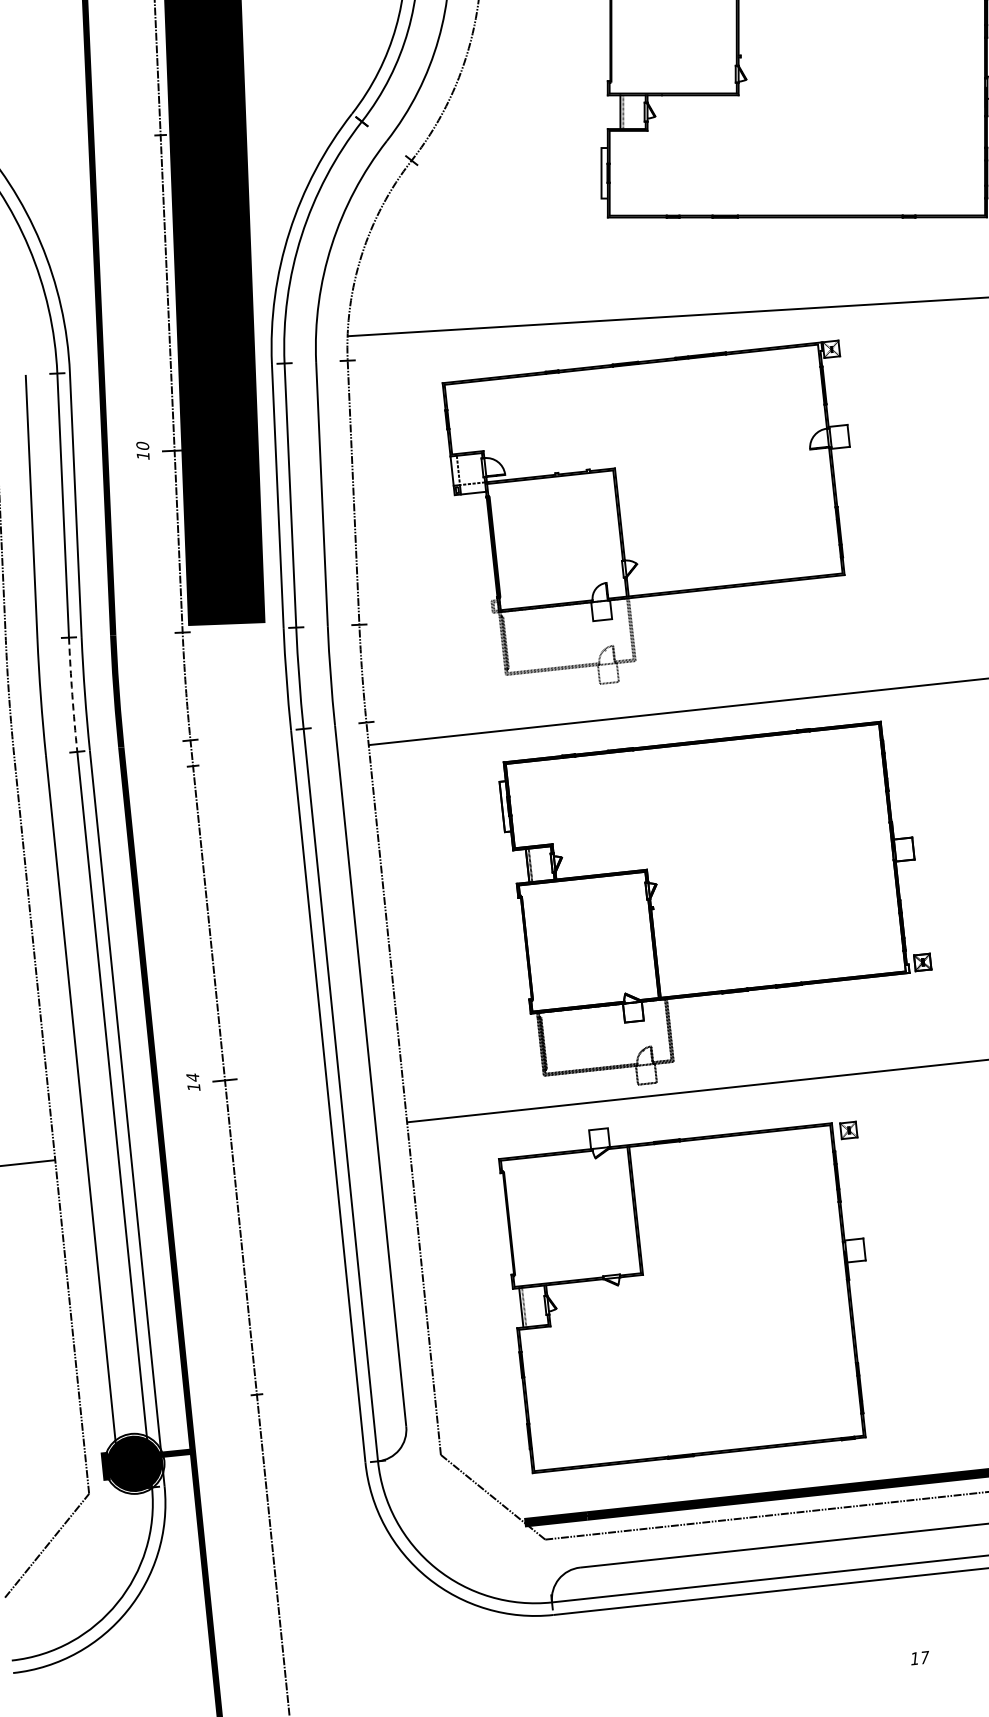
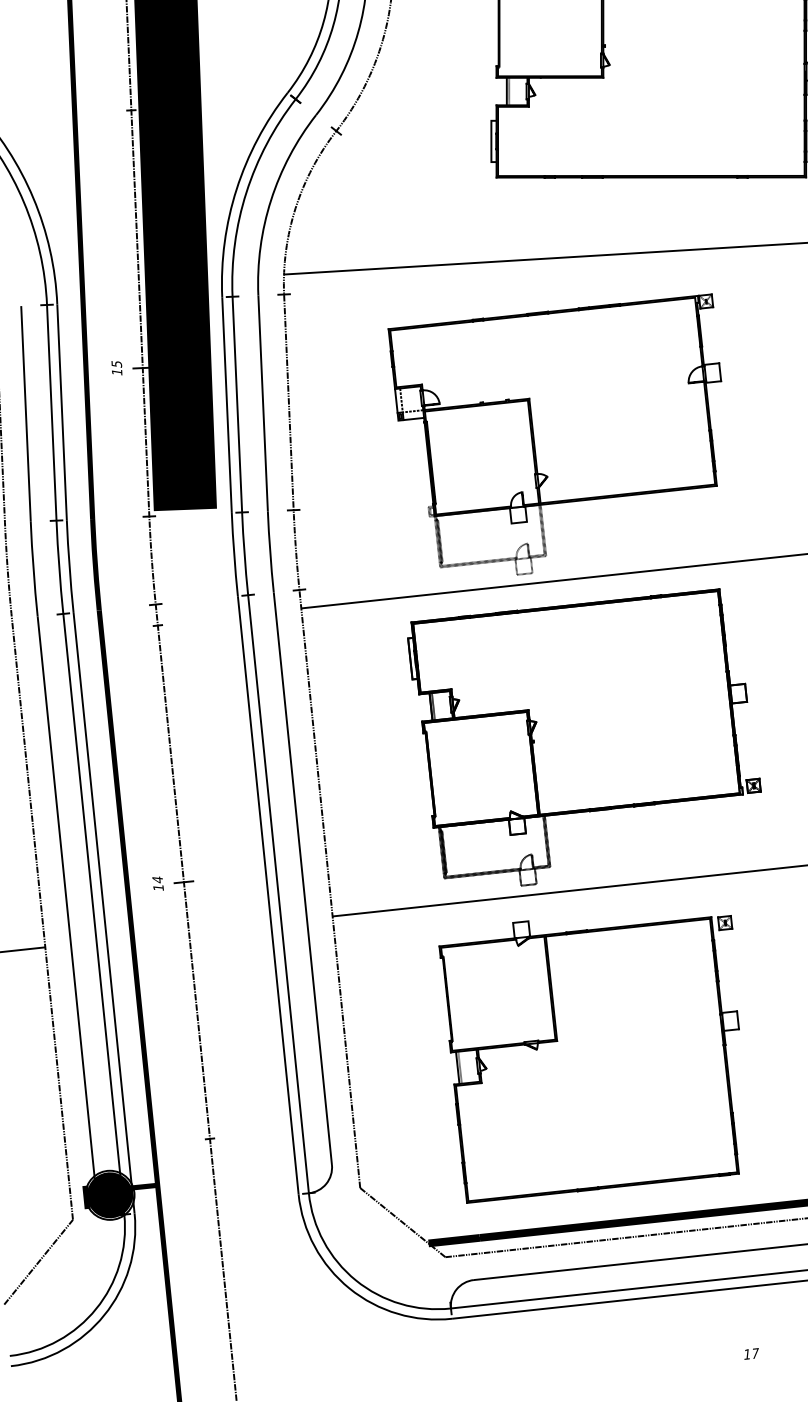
text: (142, 445) -> (116, 363), 10 -> 15
part: (645, 511) -> (554, 433), moved
line: (72, 694) -> (59, 567), dashed -> solid
part: (682, 1297) -> (589, 1059), moved

